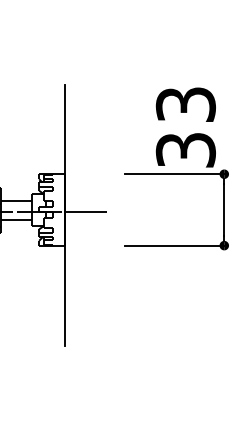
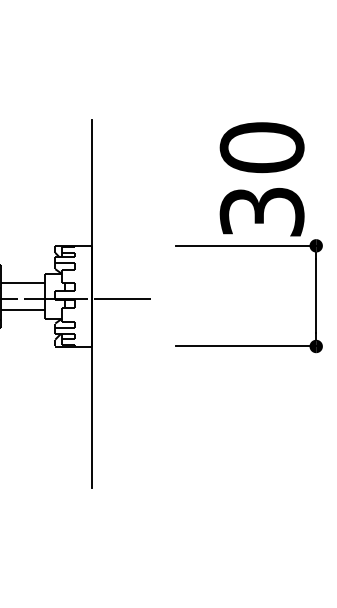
text: (185, 104) -> (261, 147), 33 -> 30

